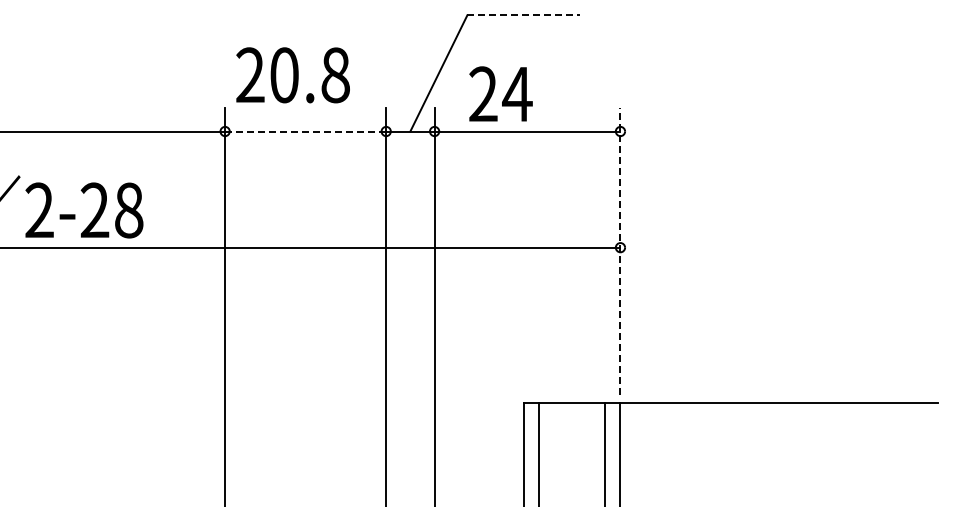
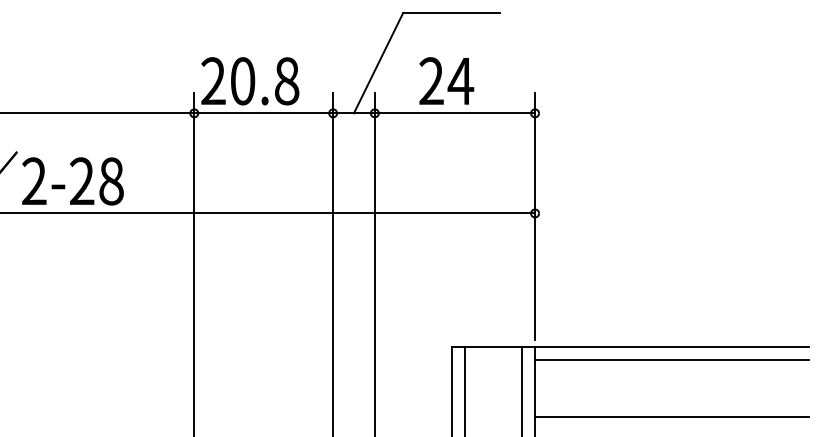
line: (524, 15) -> (452, 13), dashed -> solid
text: (292, 75) -> (249, 81), moved
text: (500, 93) -> (446, 80), moved
line: (305, 131) -> (263, 113), dashed -> solid
line: (620, 251) -> (535, 216), dashed -> solid
line: (778, 418) -> (671, 360), added
line: (778, 483) -> (671, 416), added

